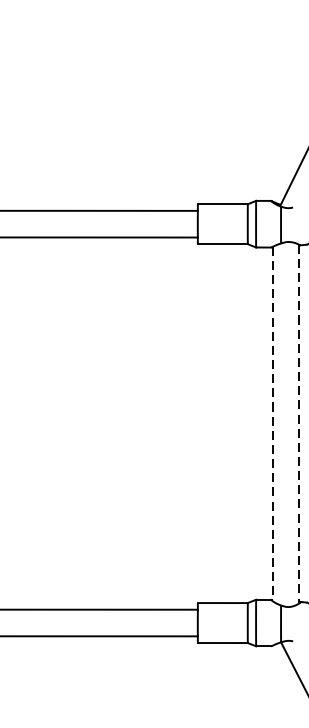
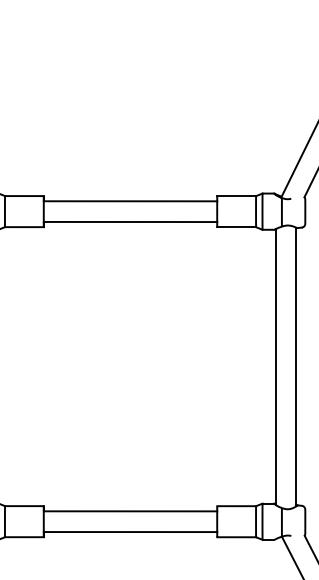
line: (272, 424) -> (275, 367), dashed -> solid
line: (299, 424) -> (296, 367), dashed -> solid

